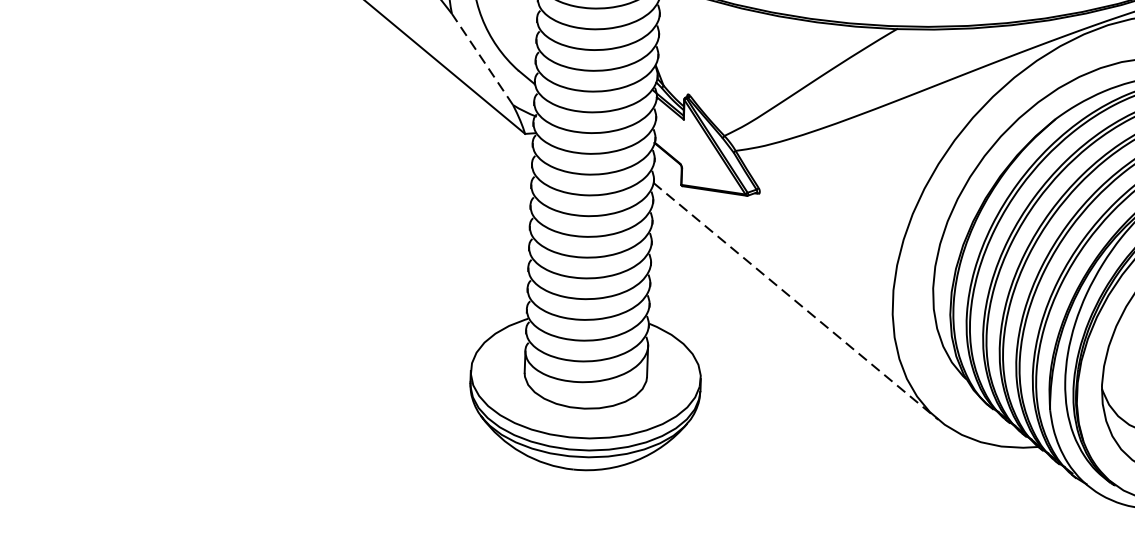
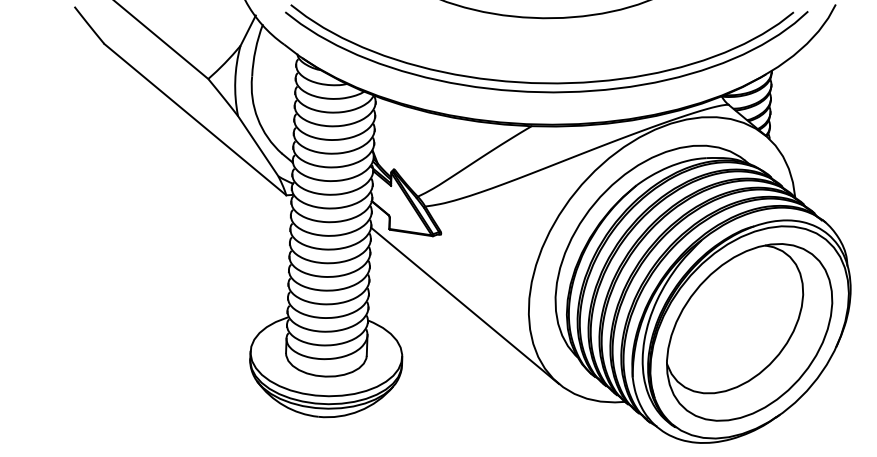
line: (481, 58) -> (257, 145), dashed -> solid
line: (796, 302) -> (465, 306), dashed -> solid

